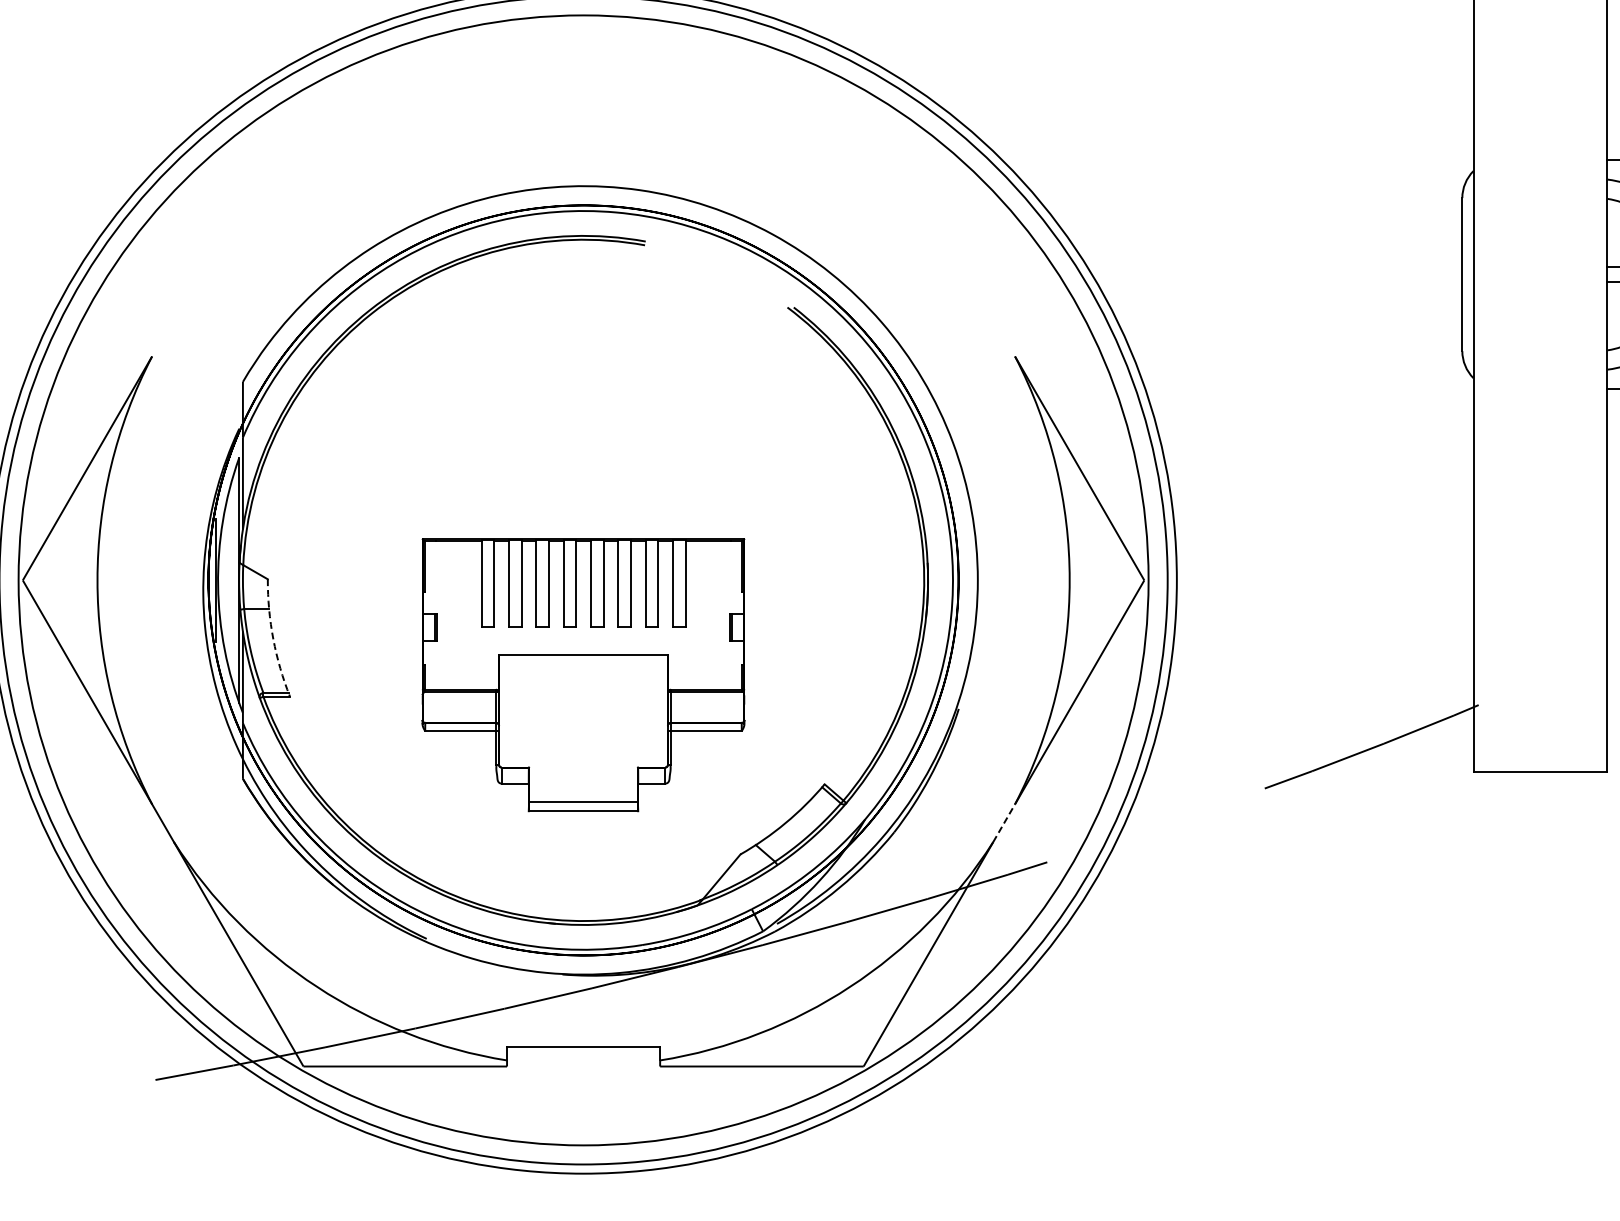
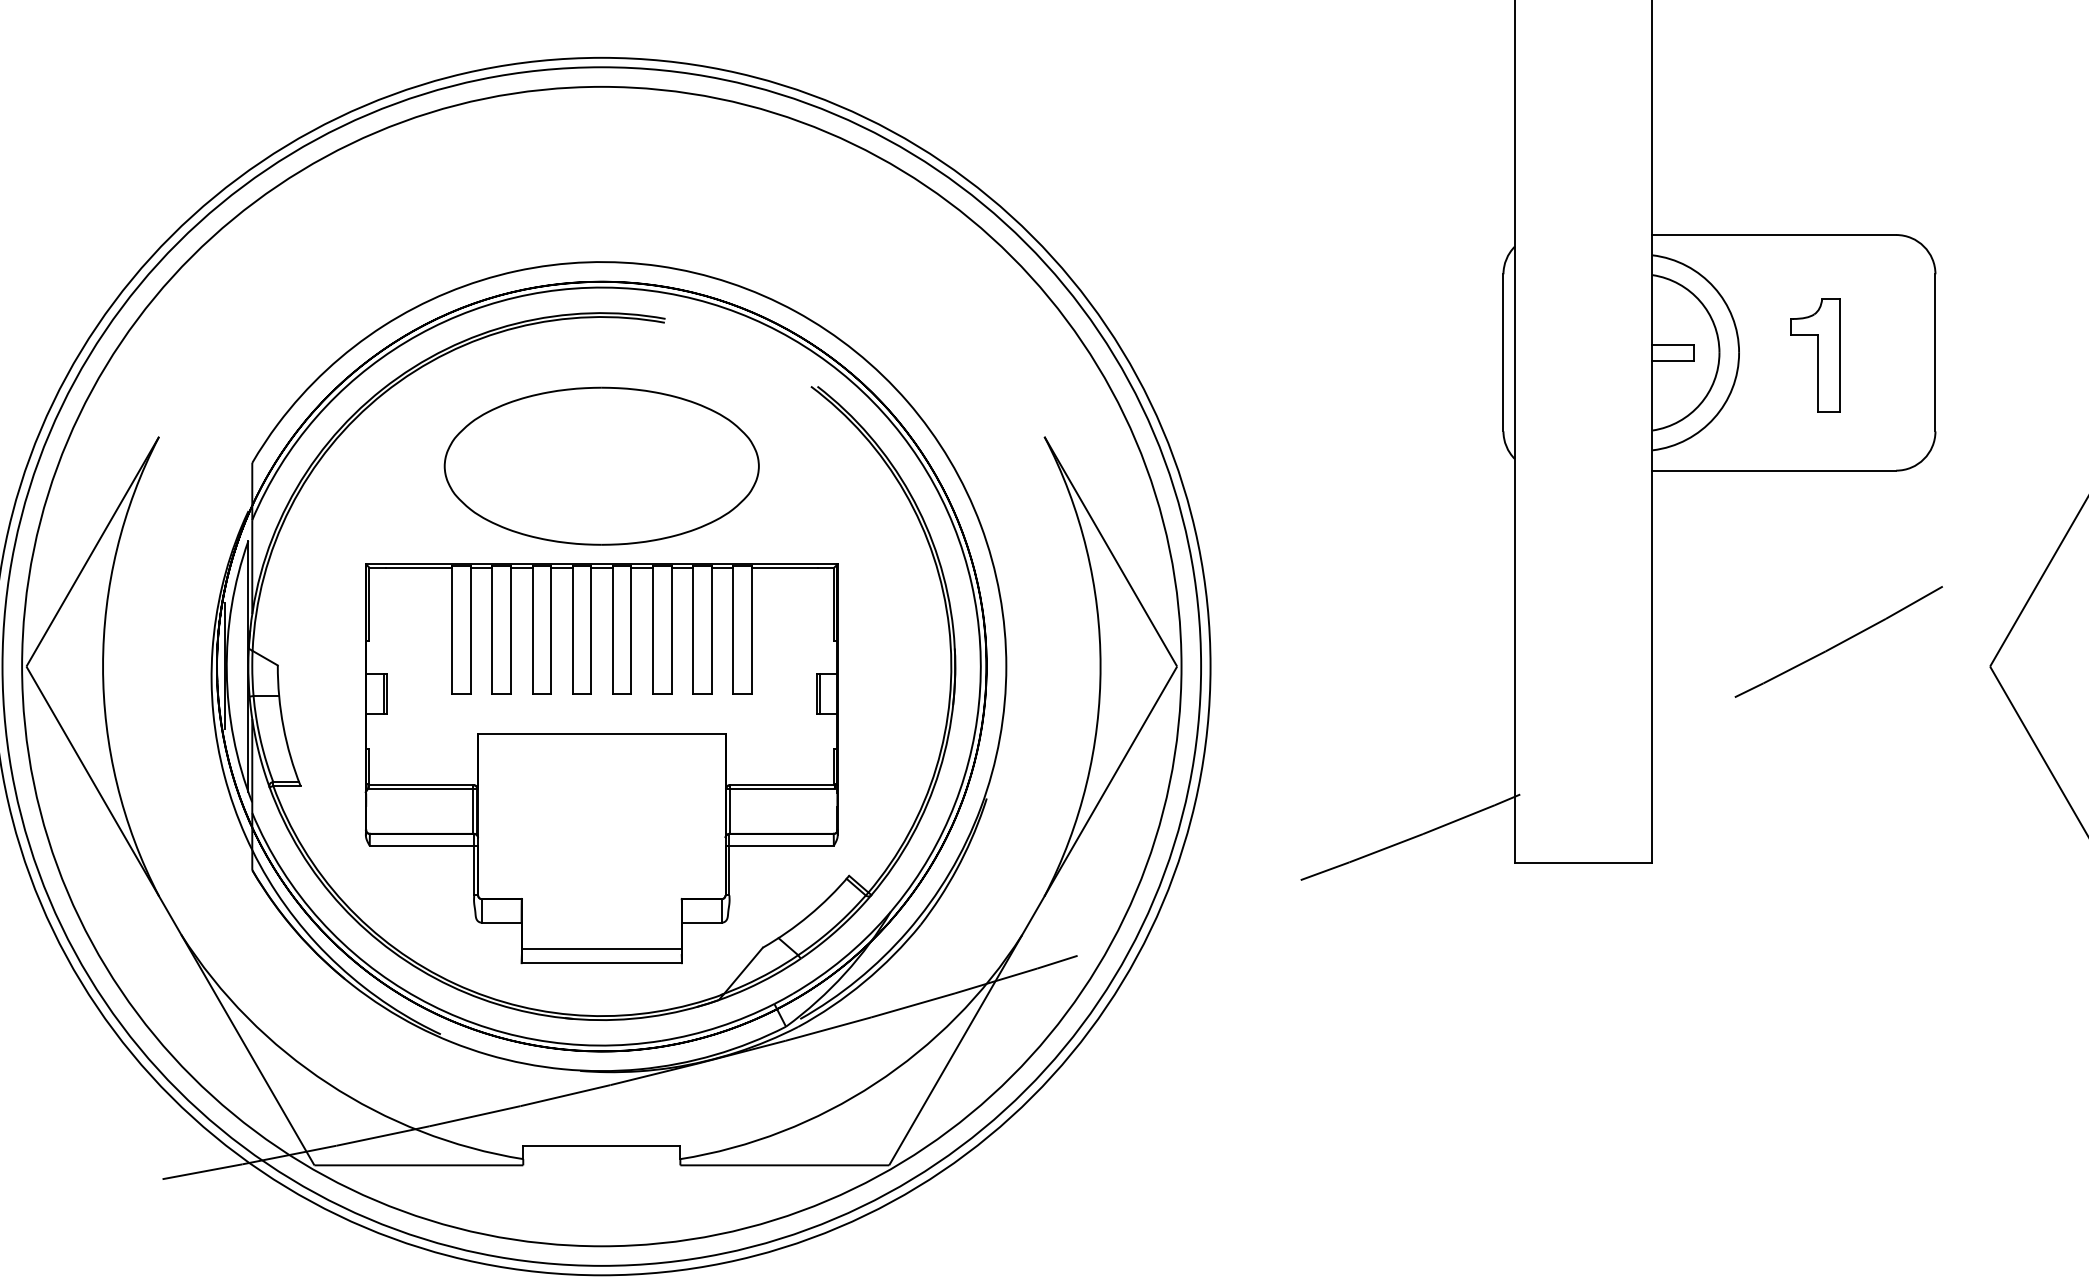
part: (583, 384) -> (601, 465), added
arc: (273, 638) -> (283, 726), dashed -> solid
part: (583, 674) -> (601, 763), size x1.43
line: (1004, 823) -> (1033, 915), dashed -> solid

